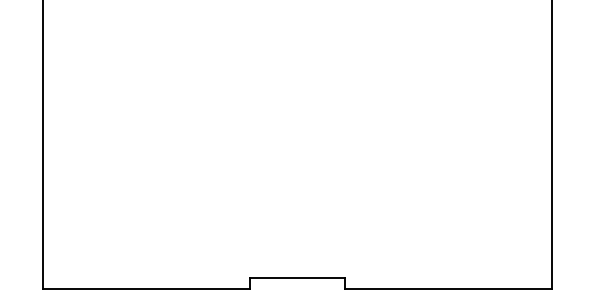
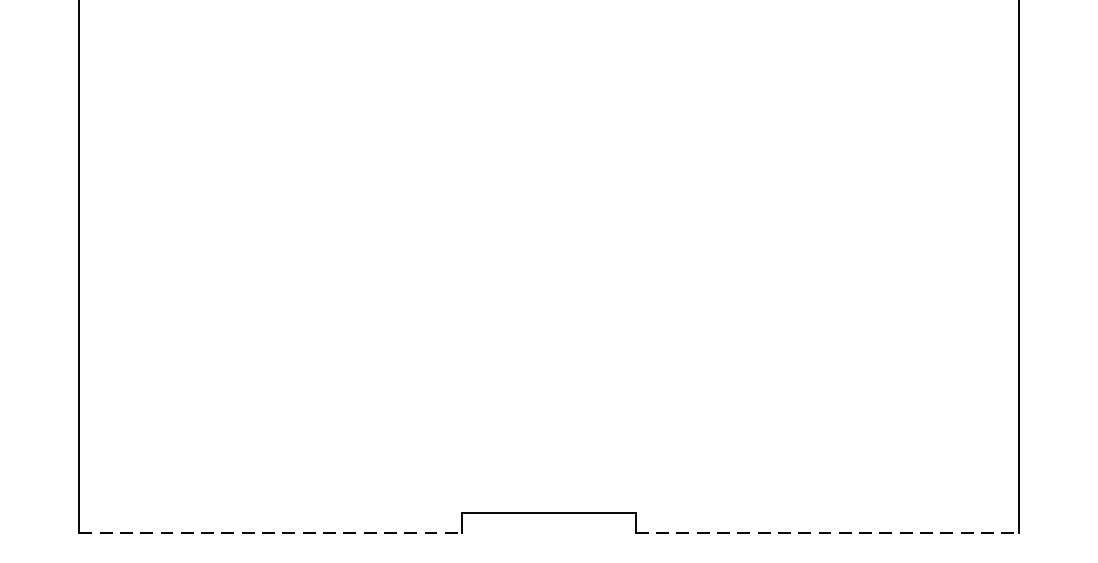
line: (146, 288) -> (270, 532), solid -> dashed
line: (448, 288) -> (827, 532), solid -> dashed

